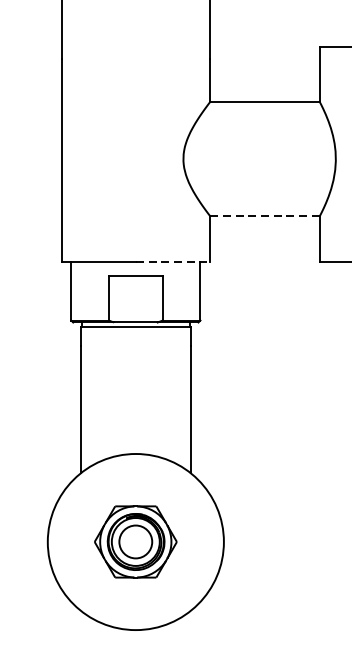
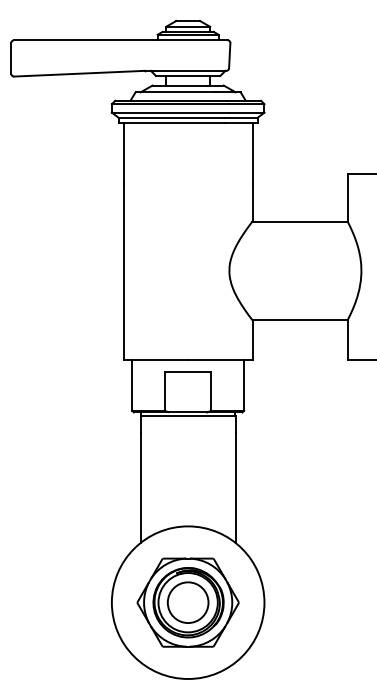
line: (265, 216) -> (300, 320), dashed -> solid
line: (173, 262) -> (220, 360), dashed -> solid
part: (135, 541) -> (187, 602), size x1.43

